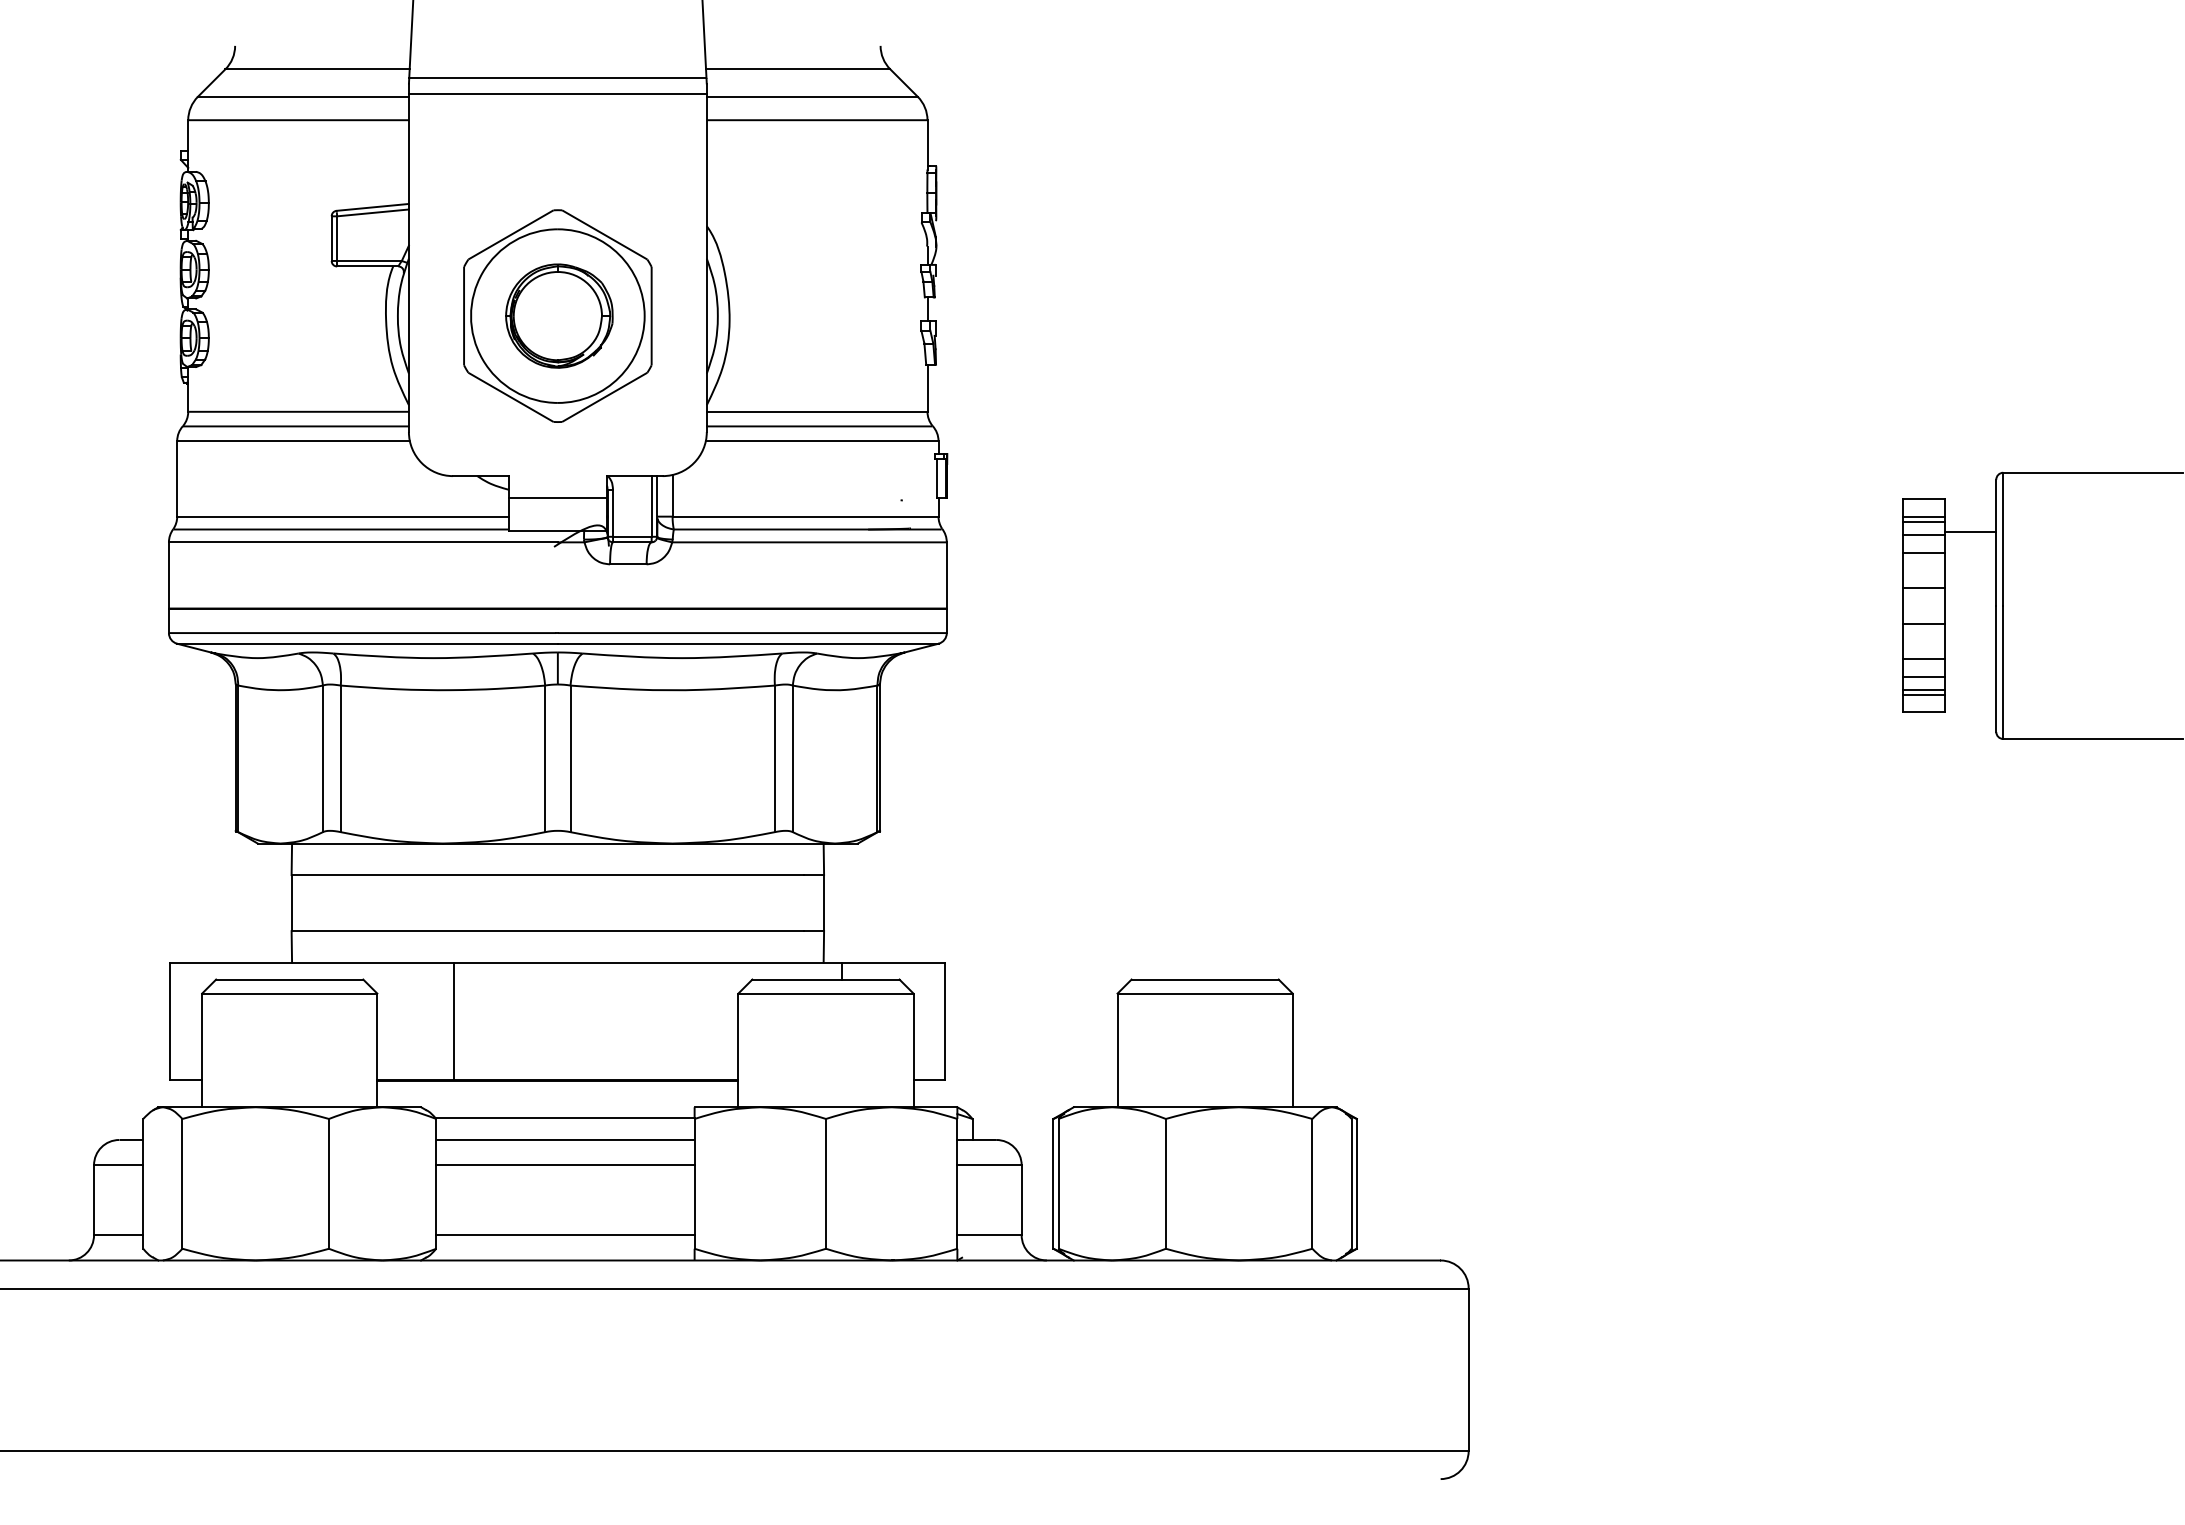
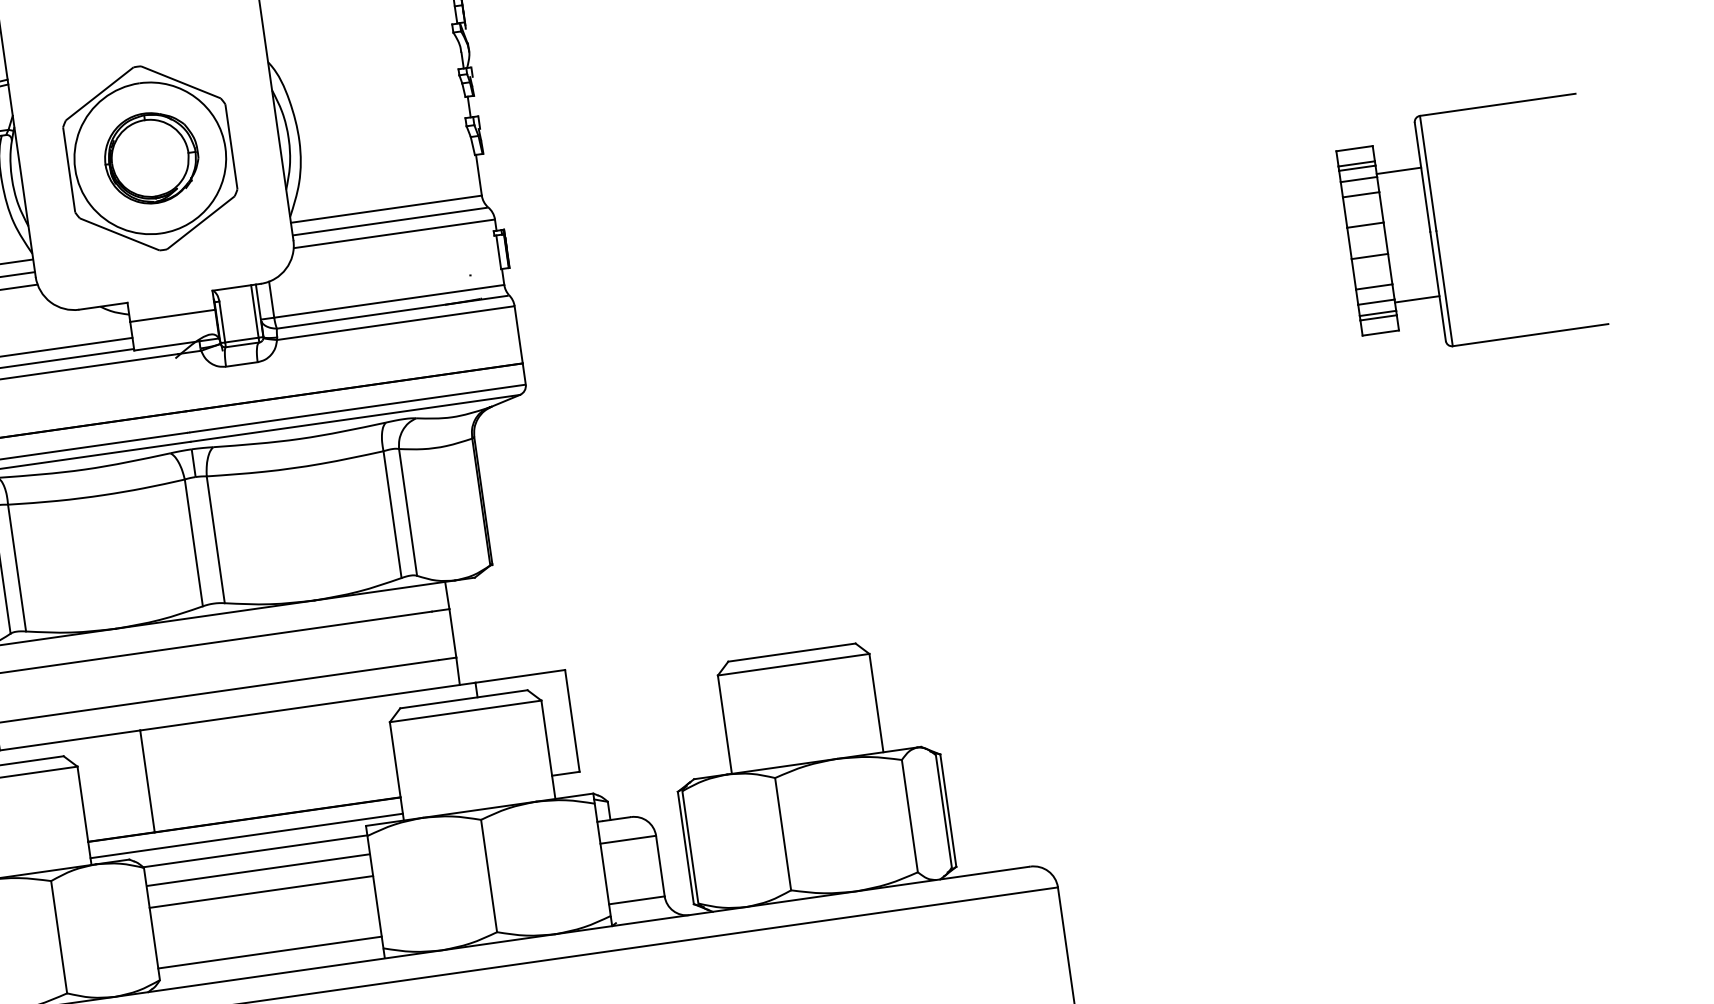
line: (1970, 680) -> (1417, 299), added
line: (557, 1099) -> (246, 836), added

